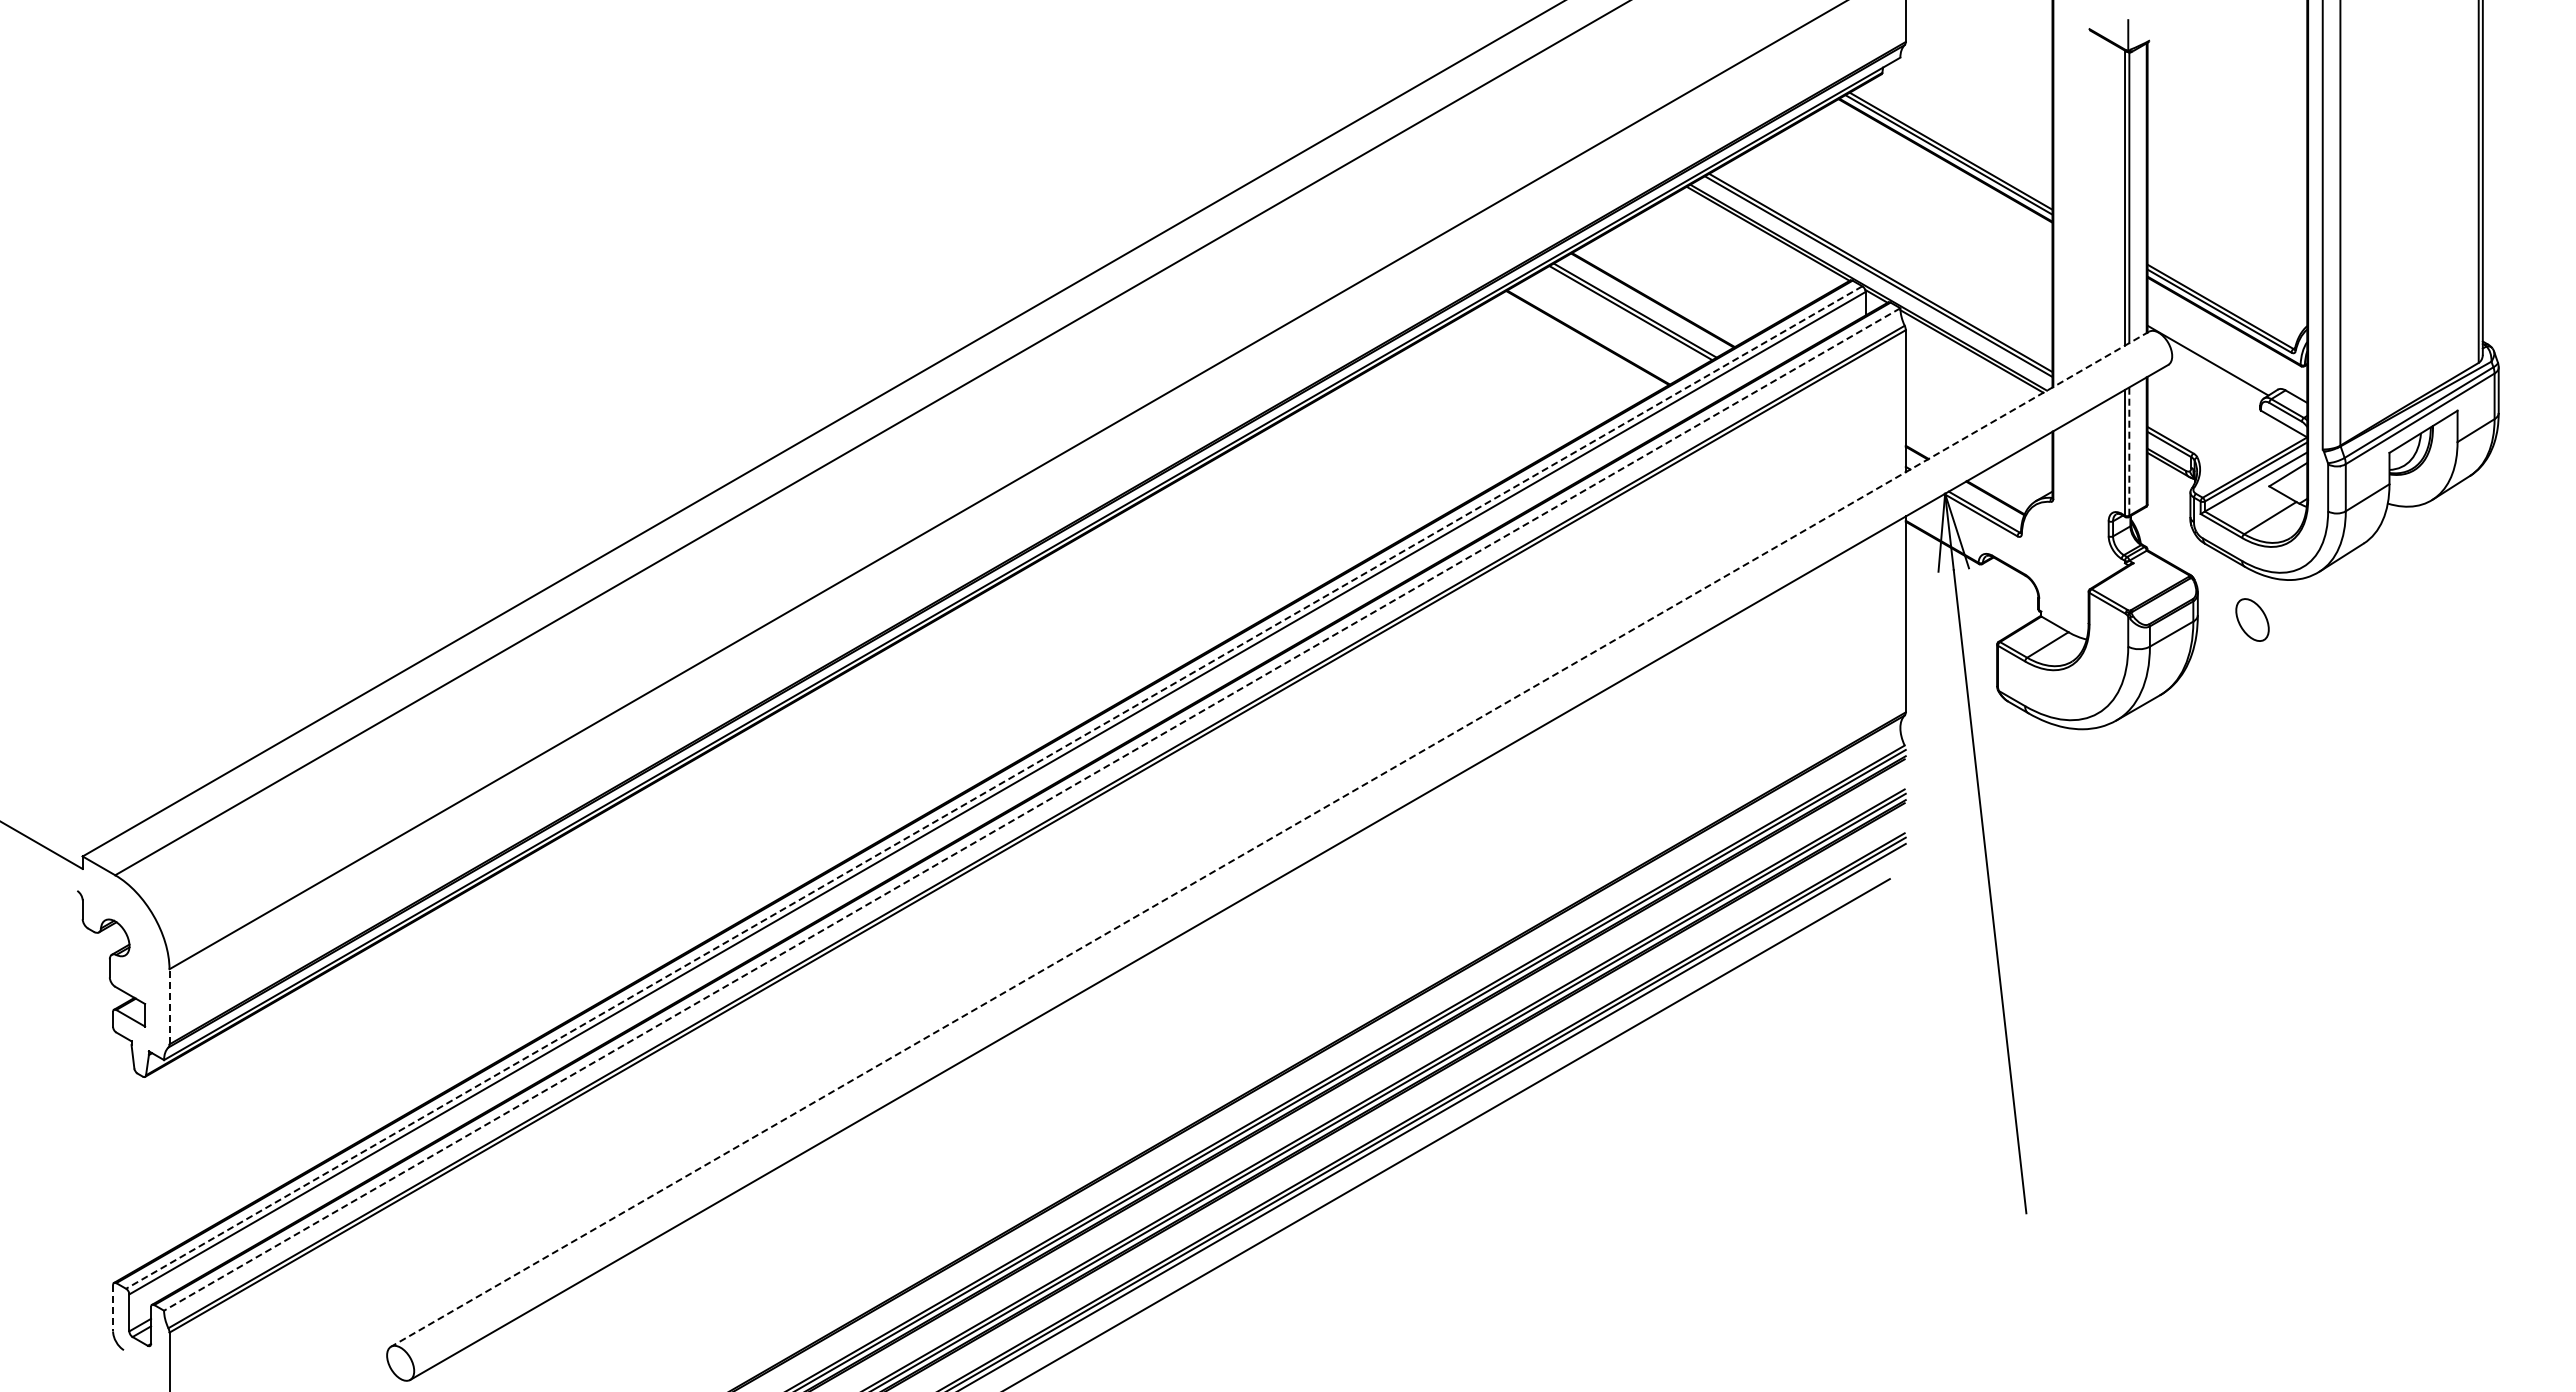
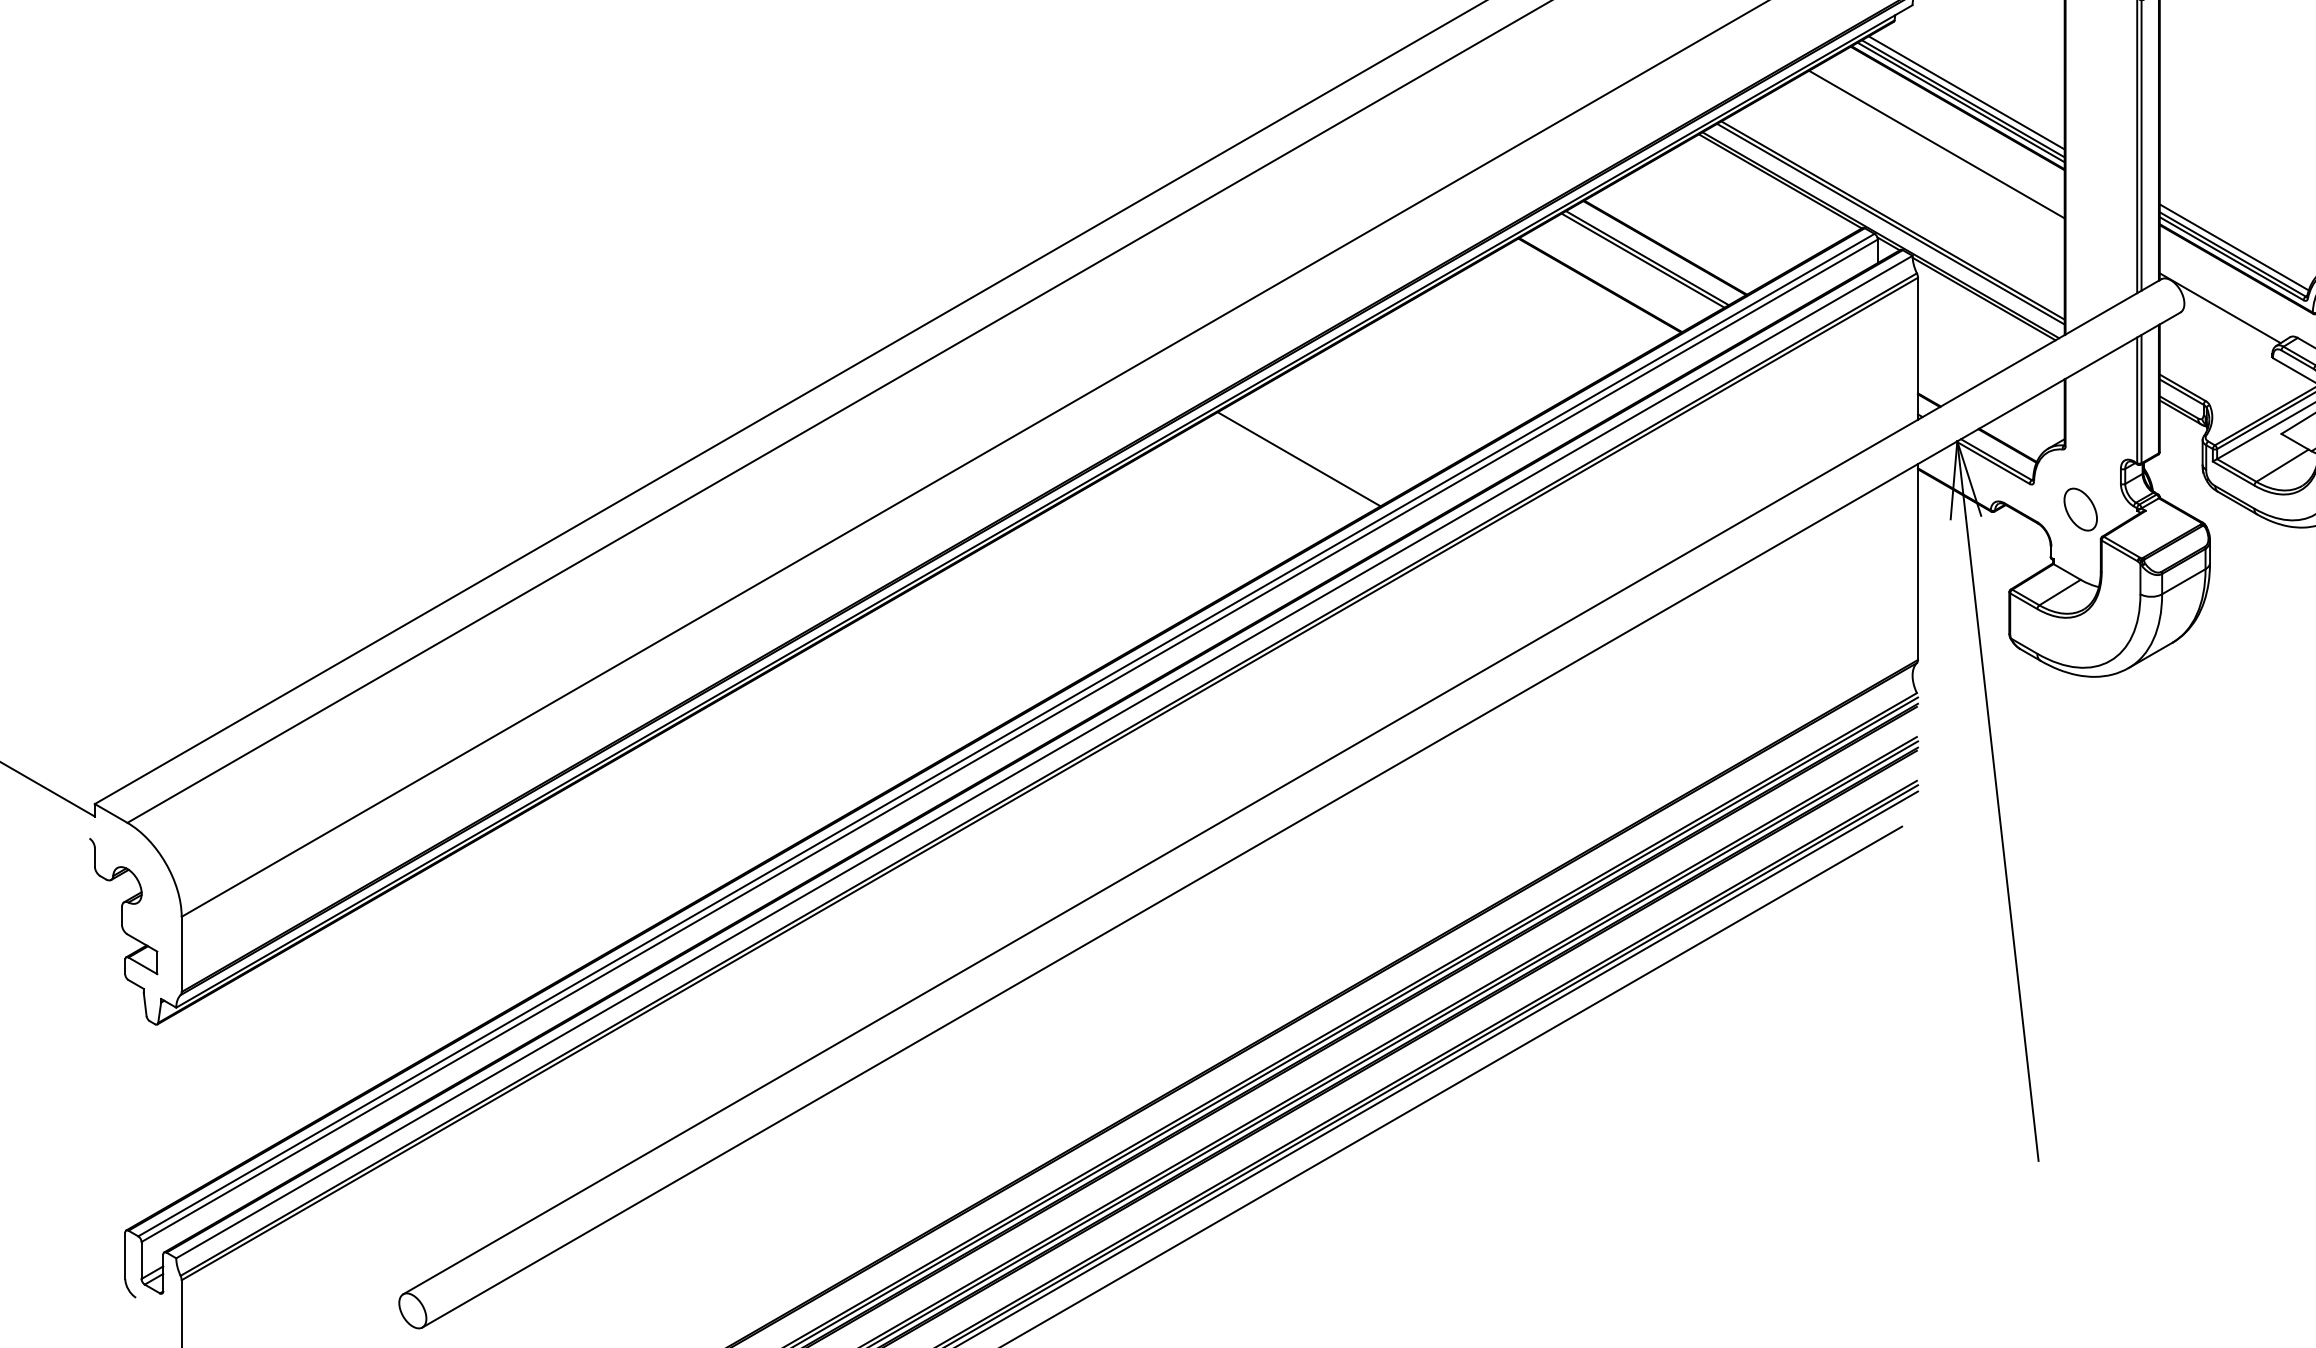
line: (1954, 144) -> (1966, 92), added
line: (1924, 196) -> (1936, 144), added
line: (2221, 299) -> (2233, 247), added
line: (2129, 451) -> (2141, 399), dashed -> solid
line: (1286, 511) -> (1298, 459), added
part: (2252, 619) -> (2080, 509), moved
line: (993, 787) -> (1005, 735), dashed -> solid
line: (1031, 809) -> (1043, 757), dashed -> solid
line: (1270, 839) -> (1282, 787), dashed -> solid
line: (169, 1006) -> (181, 954), dashed -> solid
line: (113, 1308) -> (125, 1256), dashed -> solid

